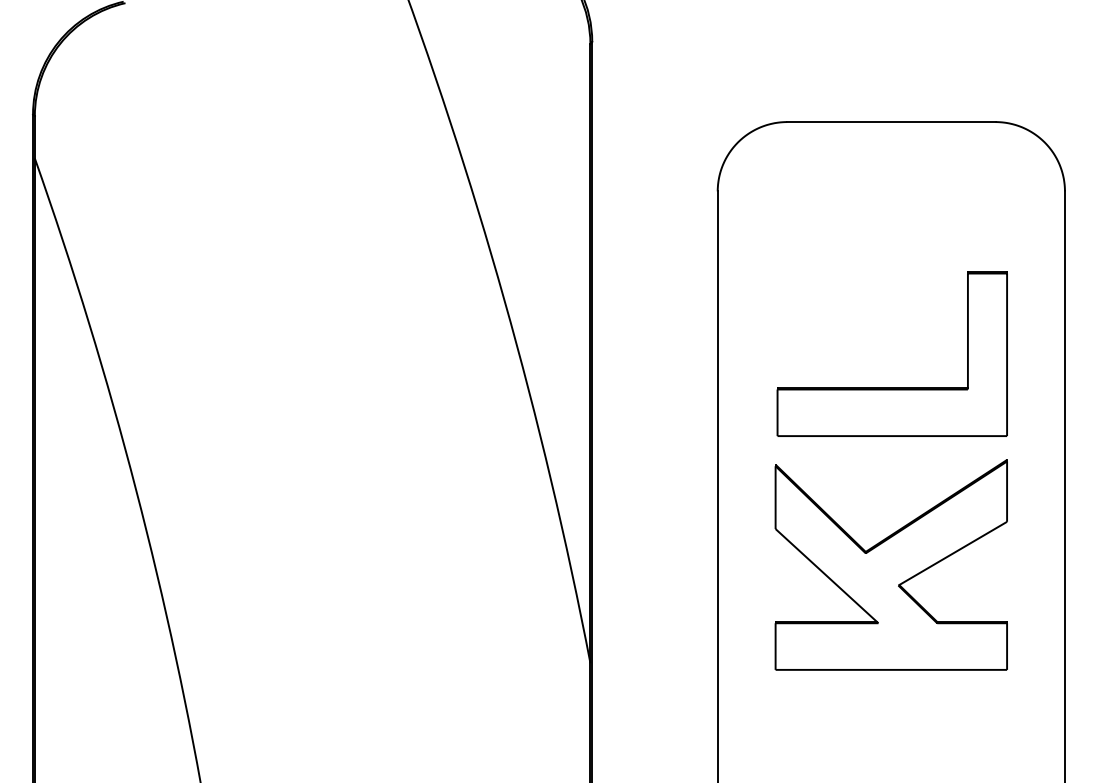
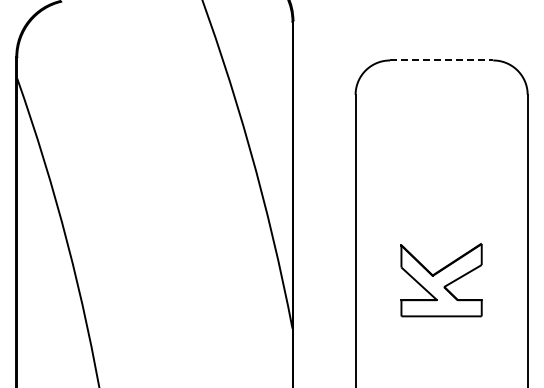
line: (891, 122) -> (441, 60), solid -> dashed
part: (891, 386) -> (441, 191), removed
part: (891, 564) -> (441, 279), size x0.7

